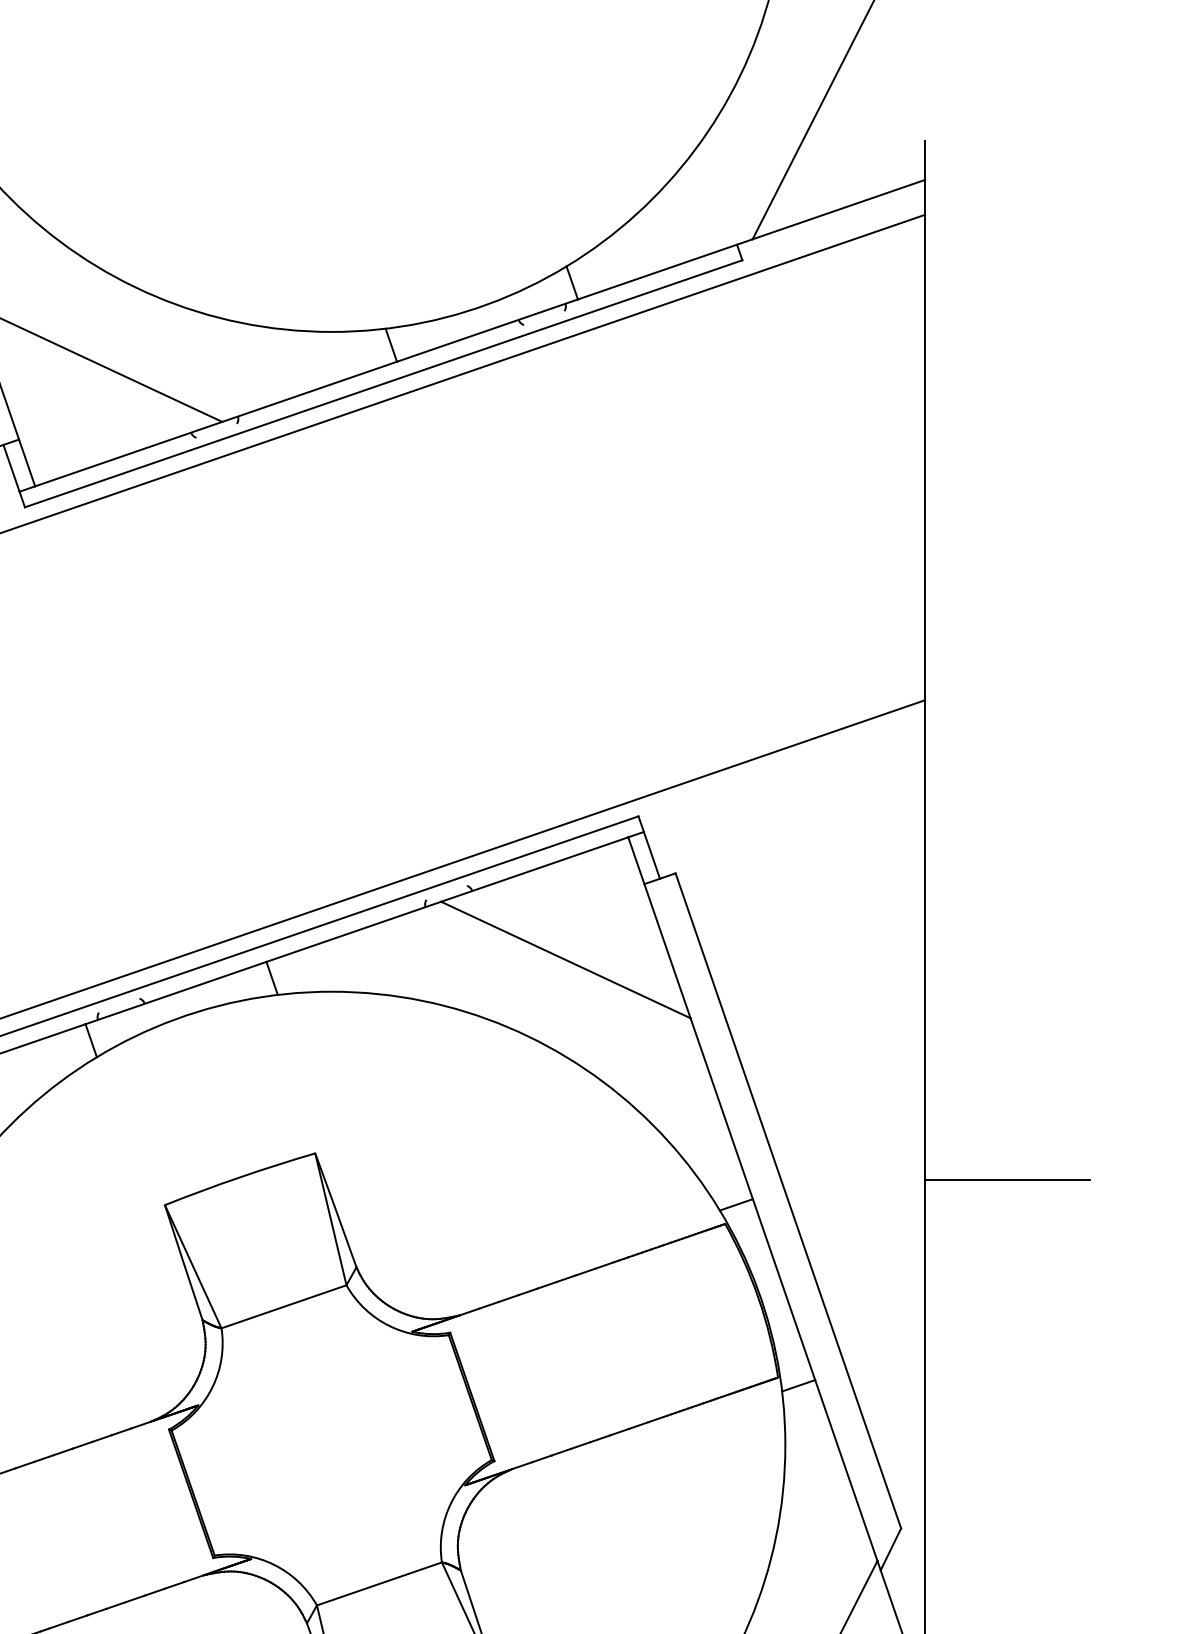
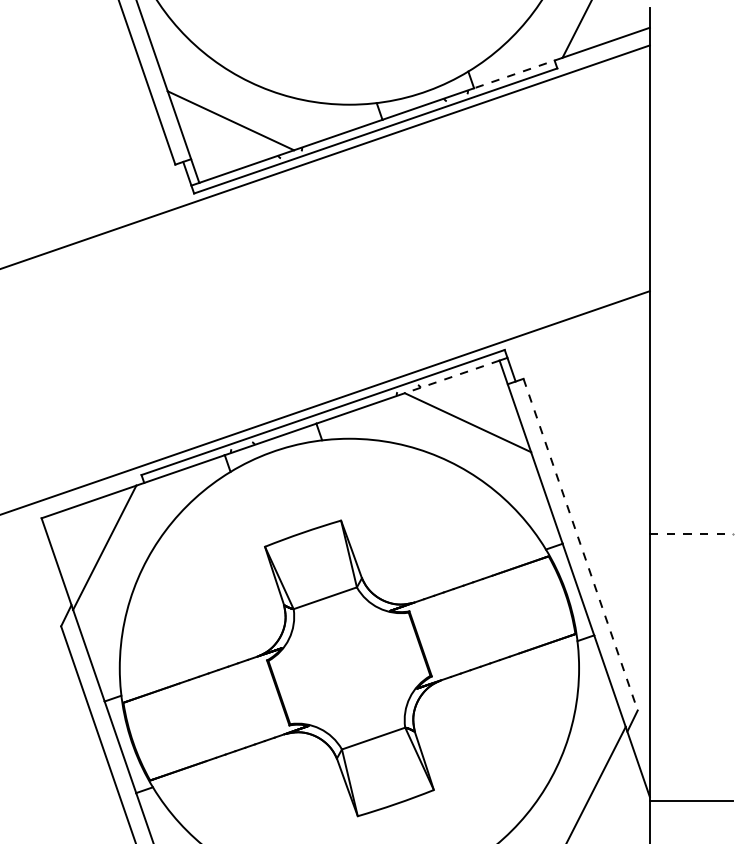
line: (665, 270) -> (518, 73), solid -> dashed
line: (533, 870) -> (451, 377), solid -> dashed
line: (1007, 1180) -> (691, 534), solid -> dashed
line: (788, 1202) -> (580, 545), solid -> dashed

